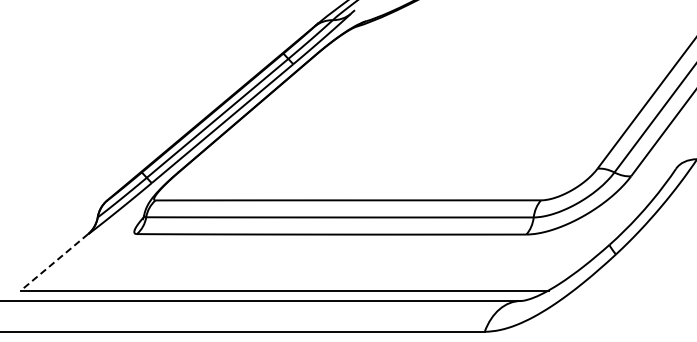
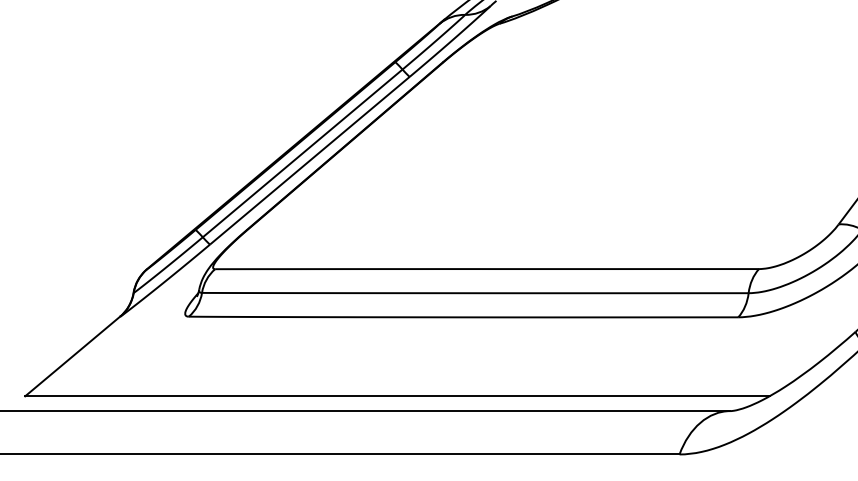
line: (54, 262) -> (72, 356), dashed -> solid

